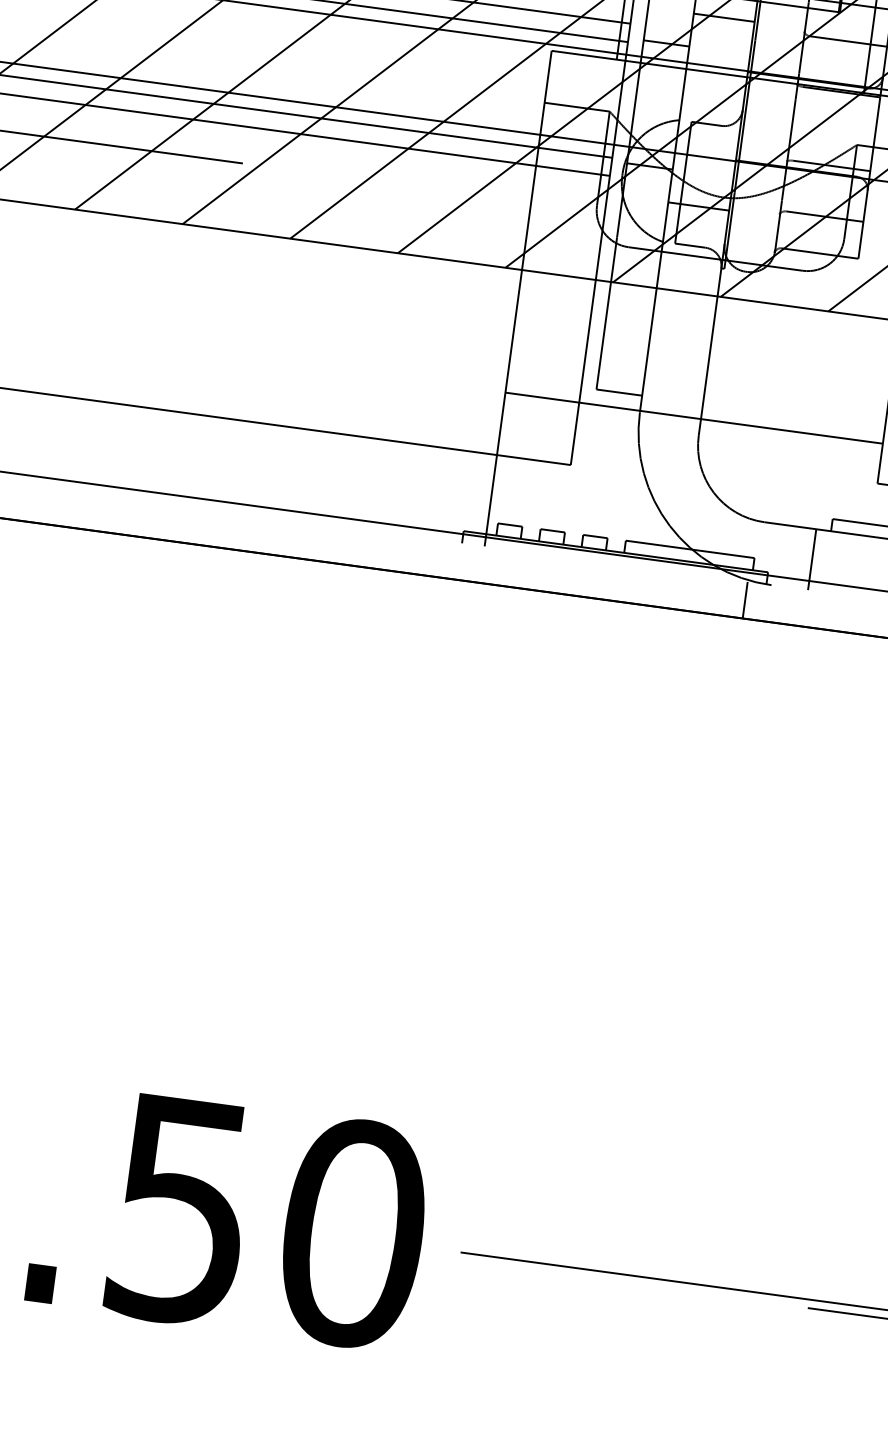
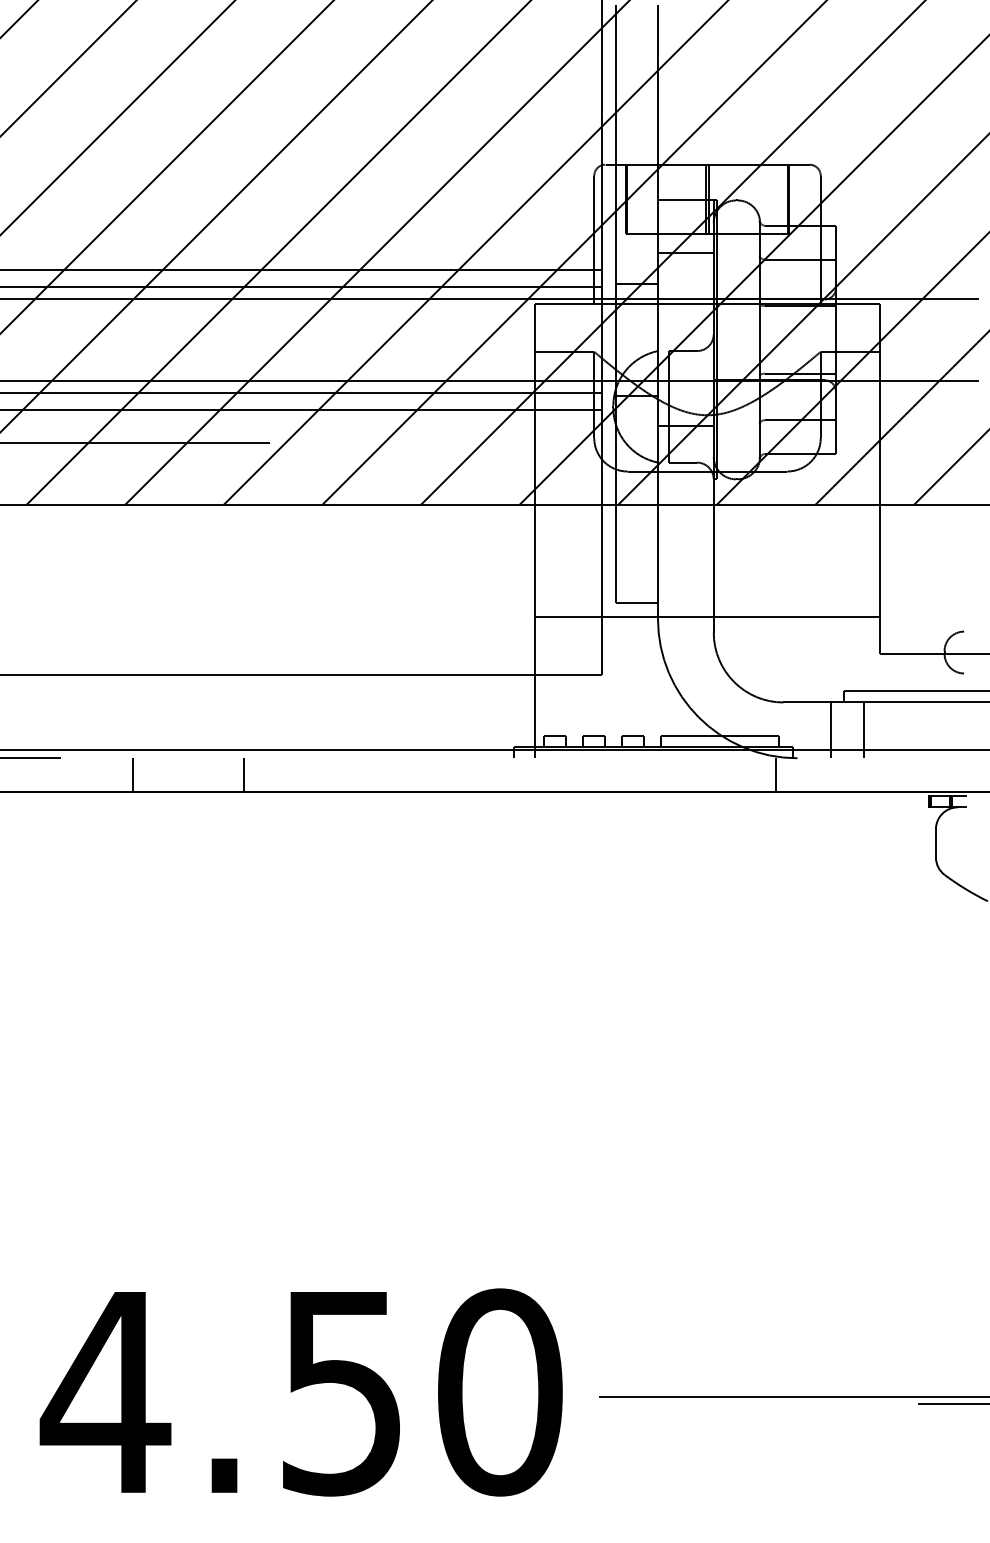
line: (43, 504) -> (132, 774), added
line: (165, 521) -> (244, 774), added
line: (848, 564) -> (864, 730), added

